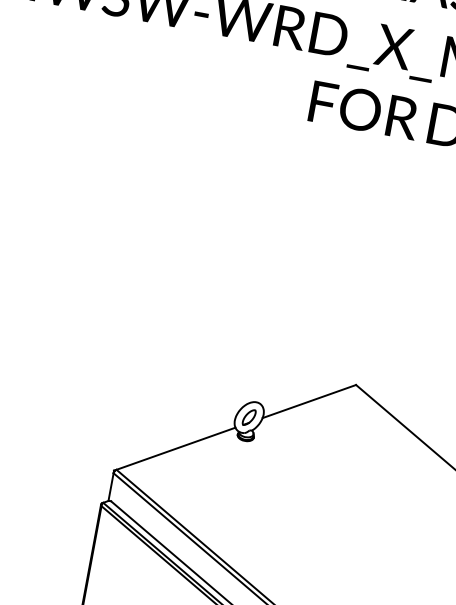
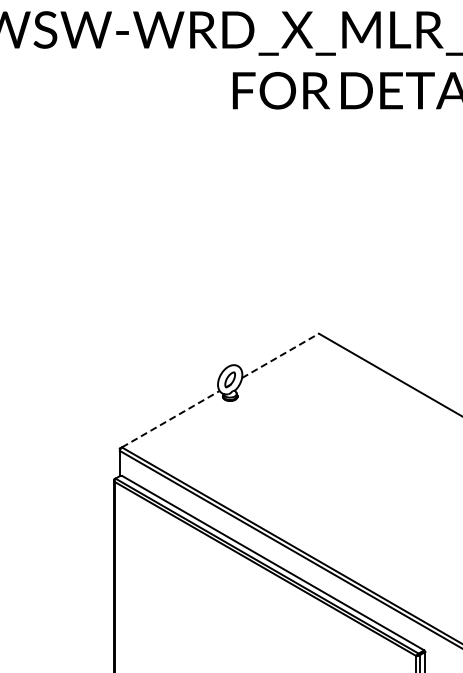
line: (309, 401) -> (280, 355), solid -> dashed
line: (176, 448) -> (171, 418), solid -> dashed

